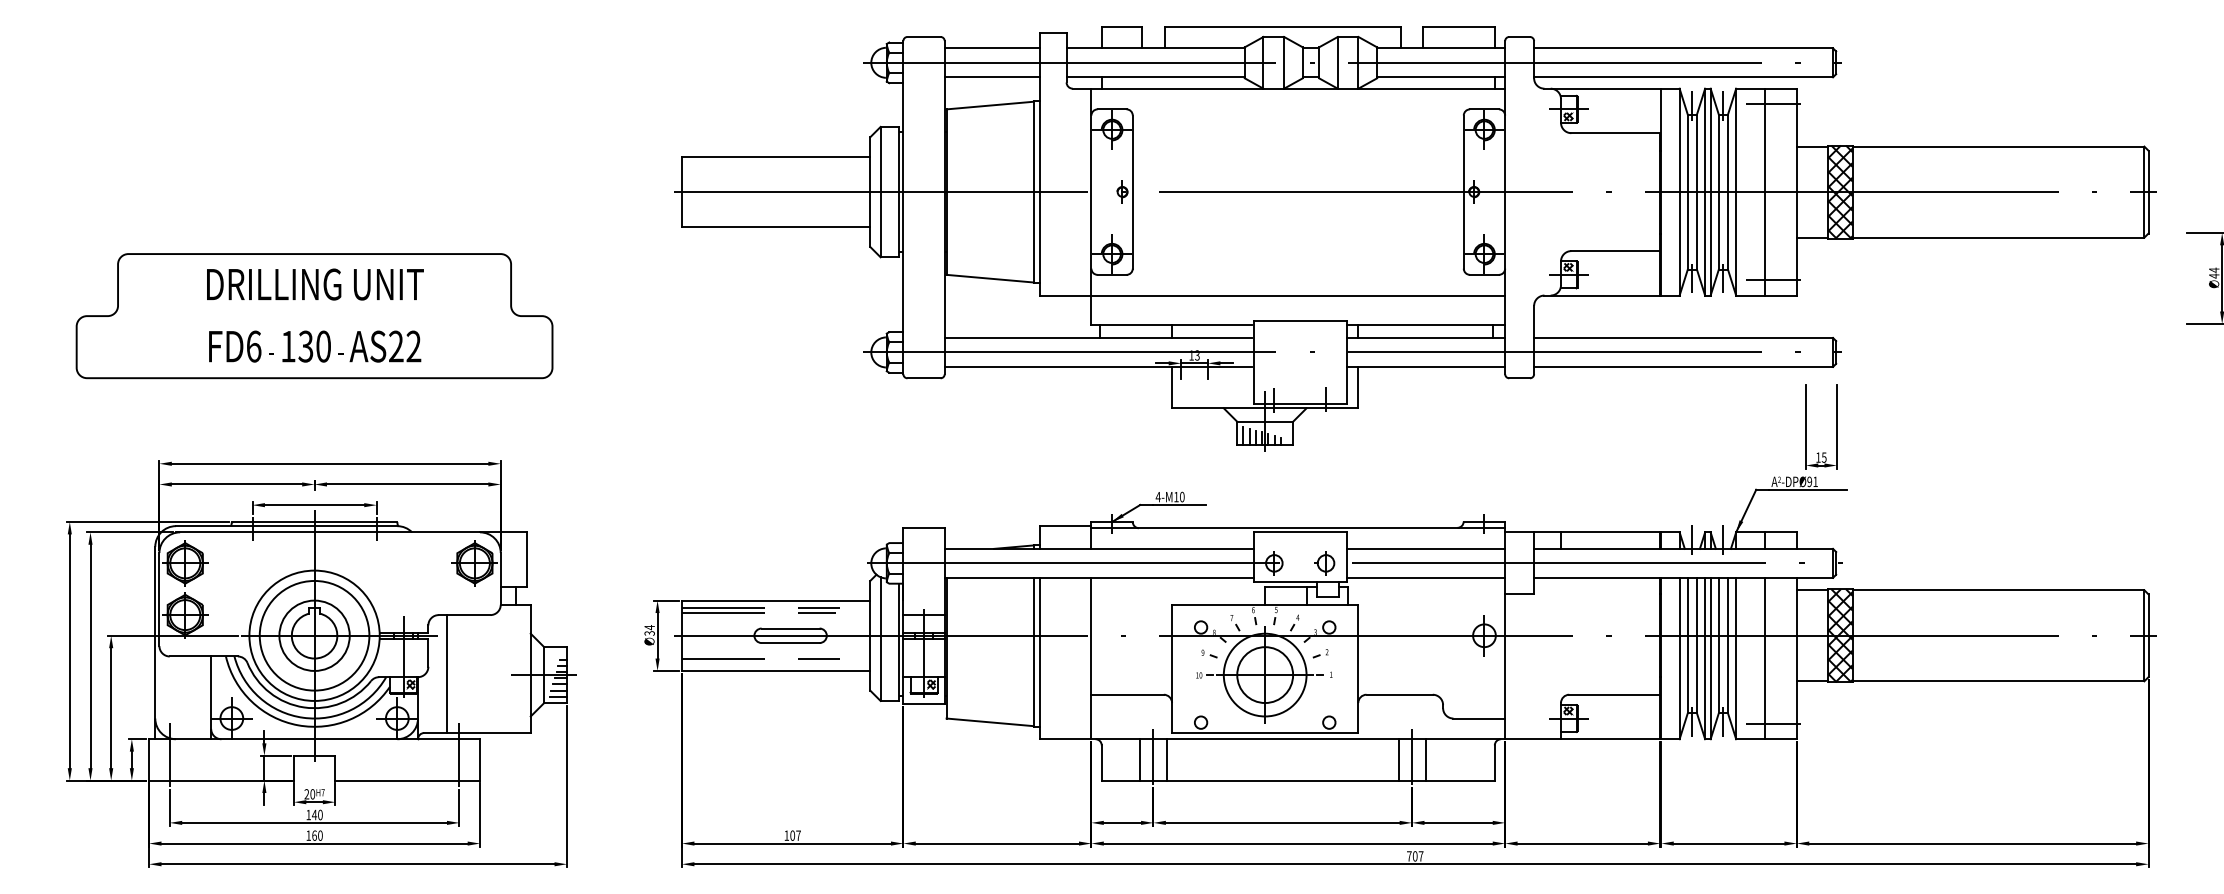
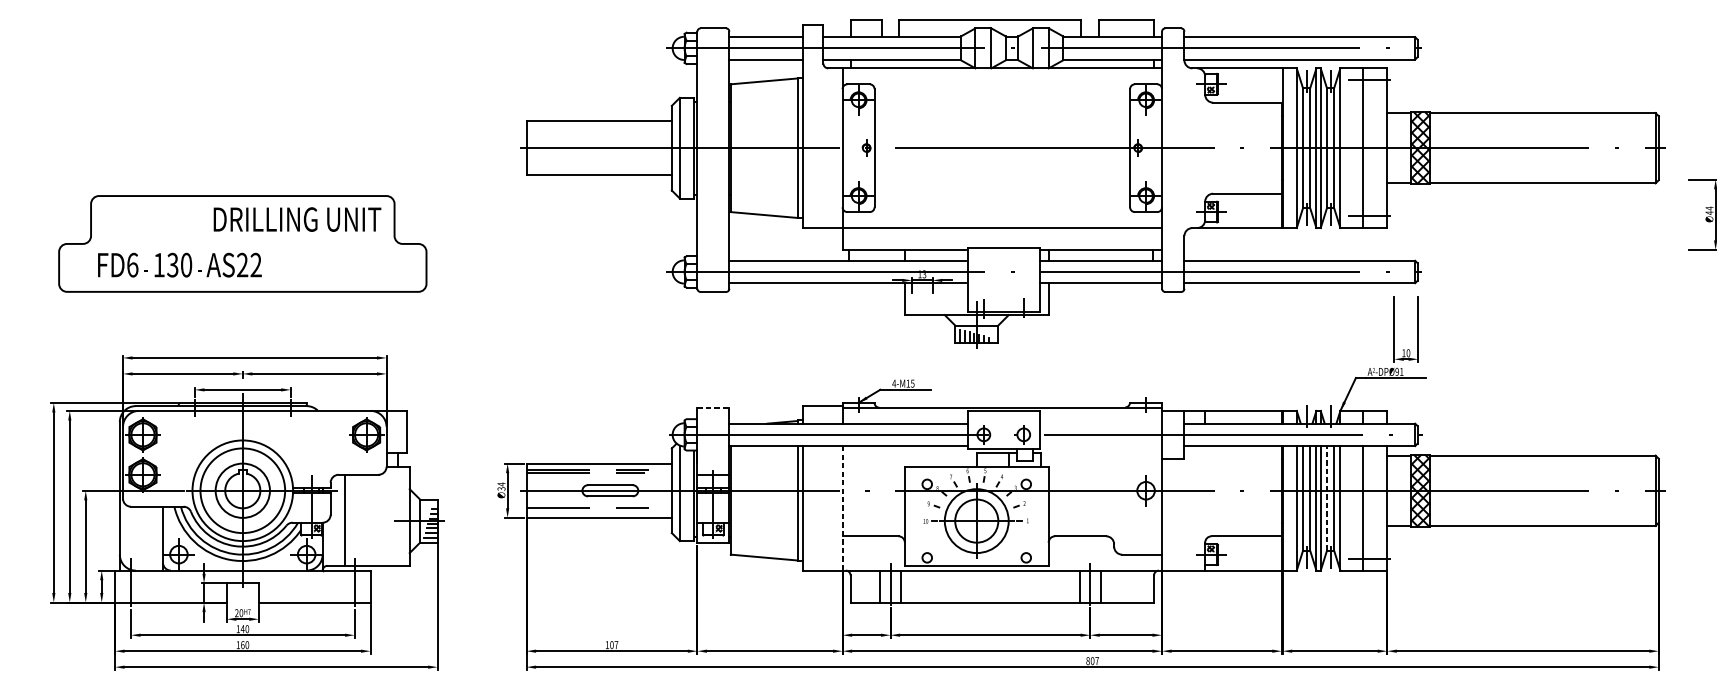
text: (315, 284) -> (297, 219), moved
text: (315, 346) -> (180, 265), moved
text: (1823, 457) -> (1407, 353), 15 -> 10
text: (1182, 496) -> (912, 383), 4-M10 -> 4-M15
line: (924, 528) -> (713, 407), solid -> dashed
line: (1425, 548) -> (1100, 423), removed
line: (1425, 577) -> (1100, 445), removed
line: (1718, 645) -> (1326, 498), solid -> dashed
line: (1091, 658) -> (842, 508), solid -> dashed
text: (1409, 856) -> (1088, 661), 707 -> 807

